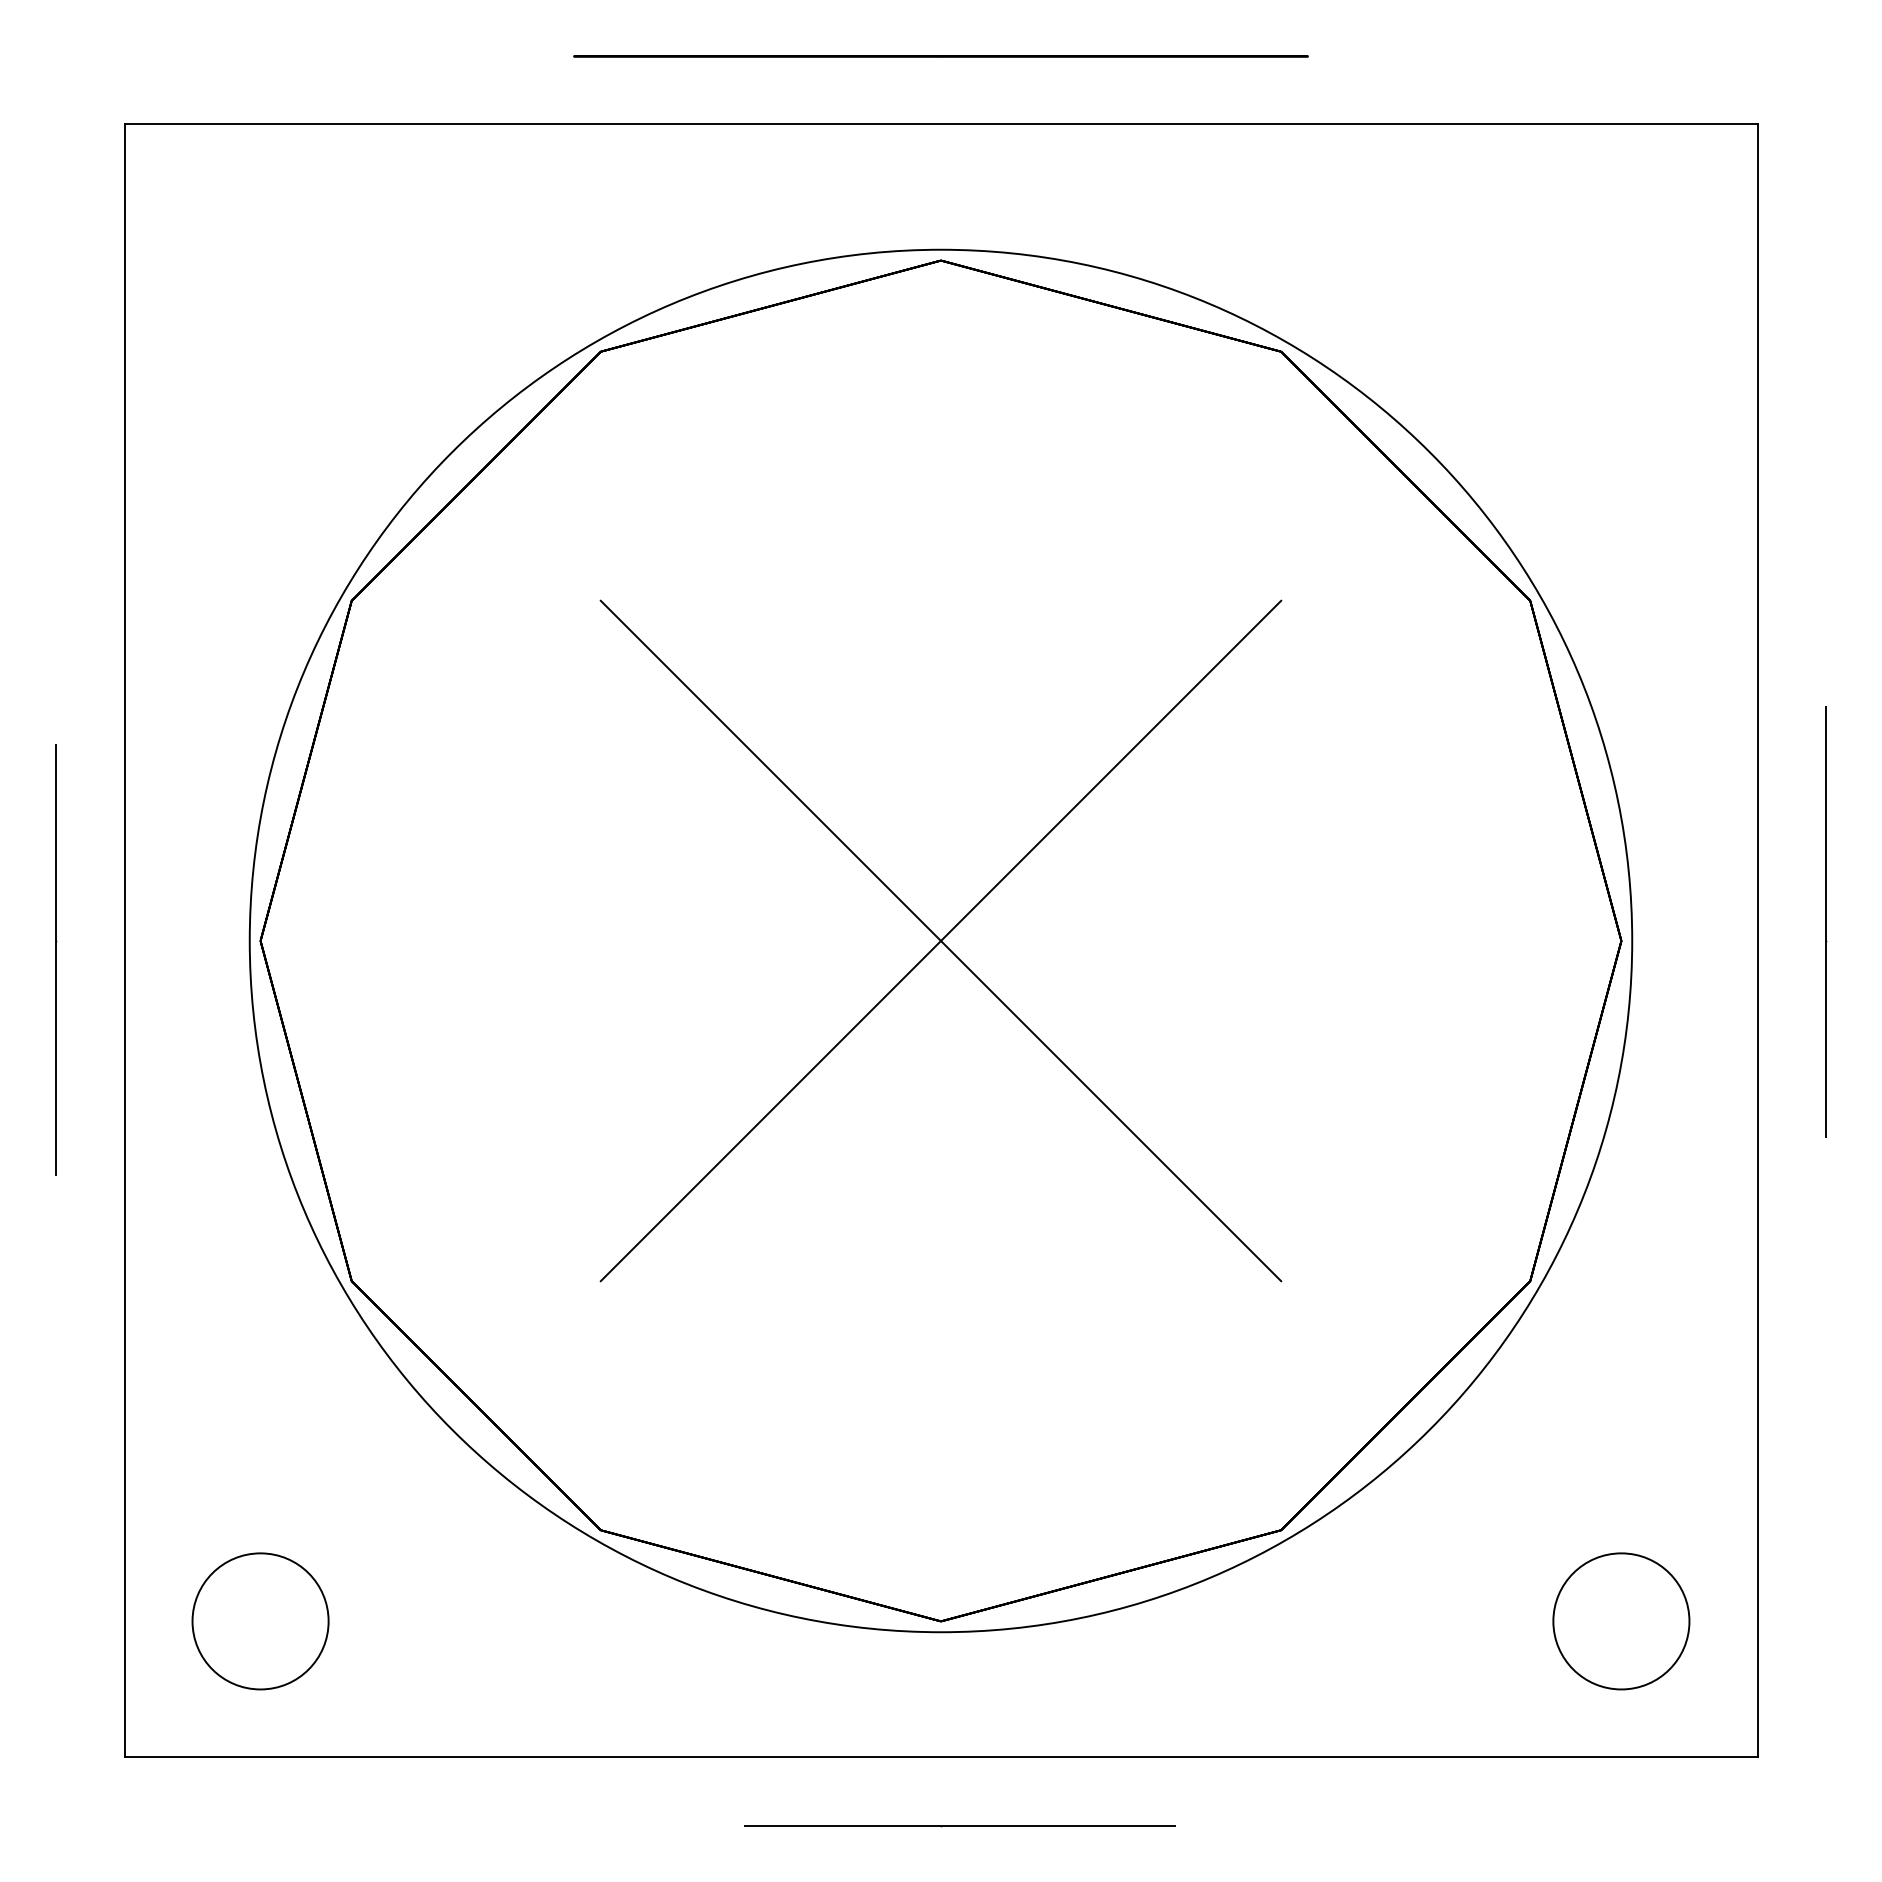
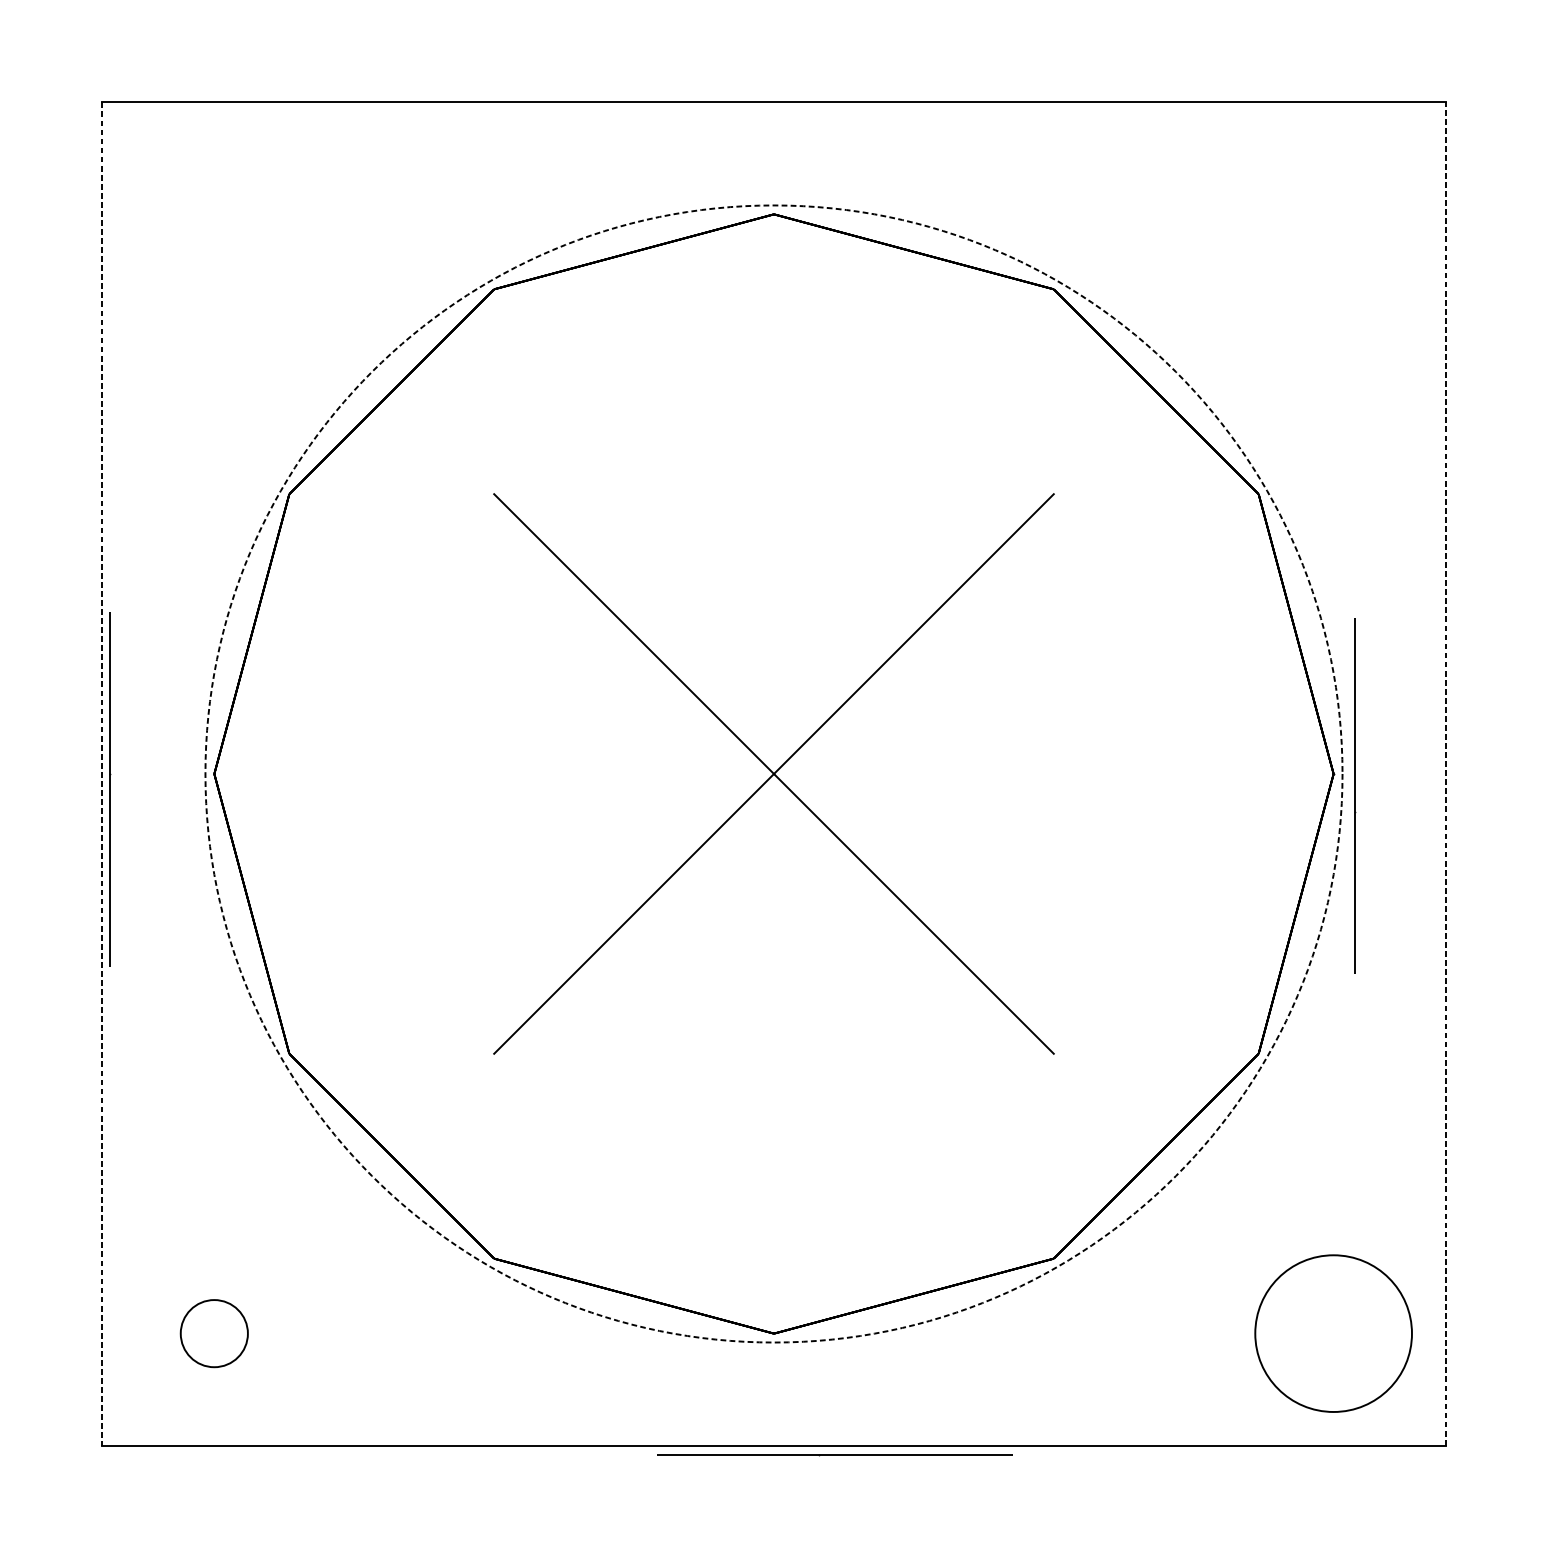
line: (940, 56) -> (773, 46), removed
line: (1826, 921) -> (1355, 795), moved
circle: (940, 940) -> (773, 773), solid -> dashed
line: (1757, 940) -> (1445, 773), solid -> dashed
line: (124, 941) -> (102, 774), solid -> dashed
line: (56, 959) -> (109, 789), moved
circle: (260, 1621) -> (214, 1333), size x0.6
circle: (1621, 1621) -> (1333, 1333), size x1.4
line: (959, 1826) -> (834, 1455), moved

